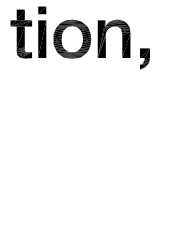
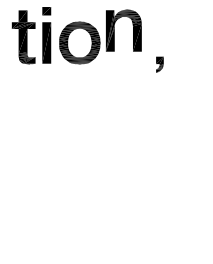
part: (105, 38) -> (114, 30), moved
part: (144, 58) -> (159, 64), size x0.7

